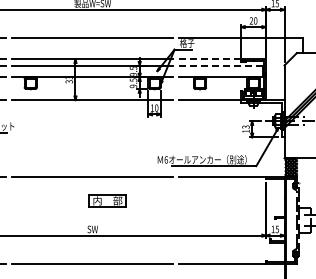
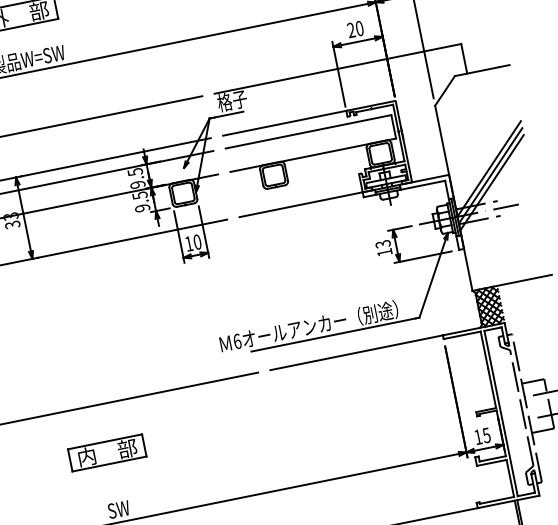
line: (210, 59) -> (285, 123), dashed -> solid
line: (220, 65) -> (307, 131), dashed -> solid
part: (107, 200) -> (106, 452), moved

